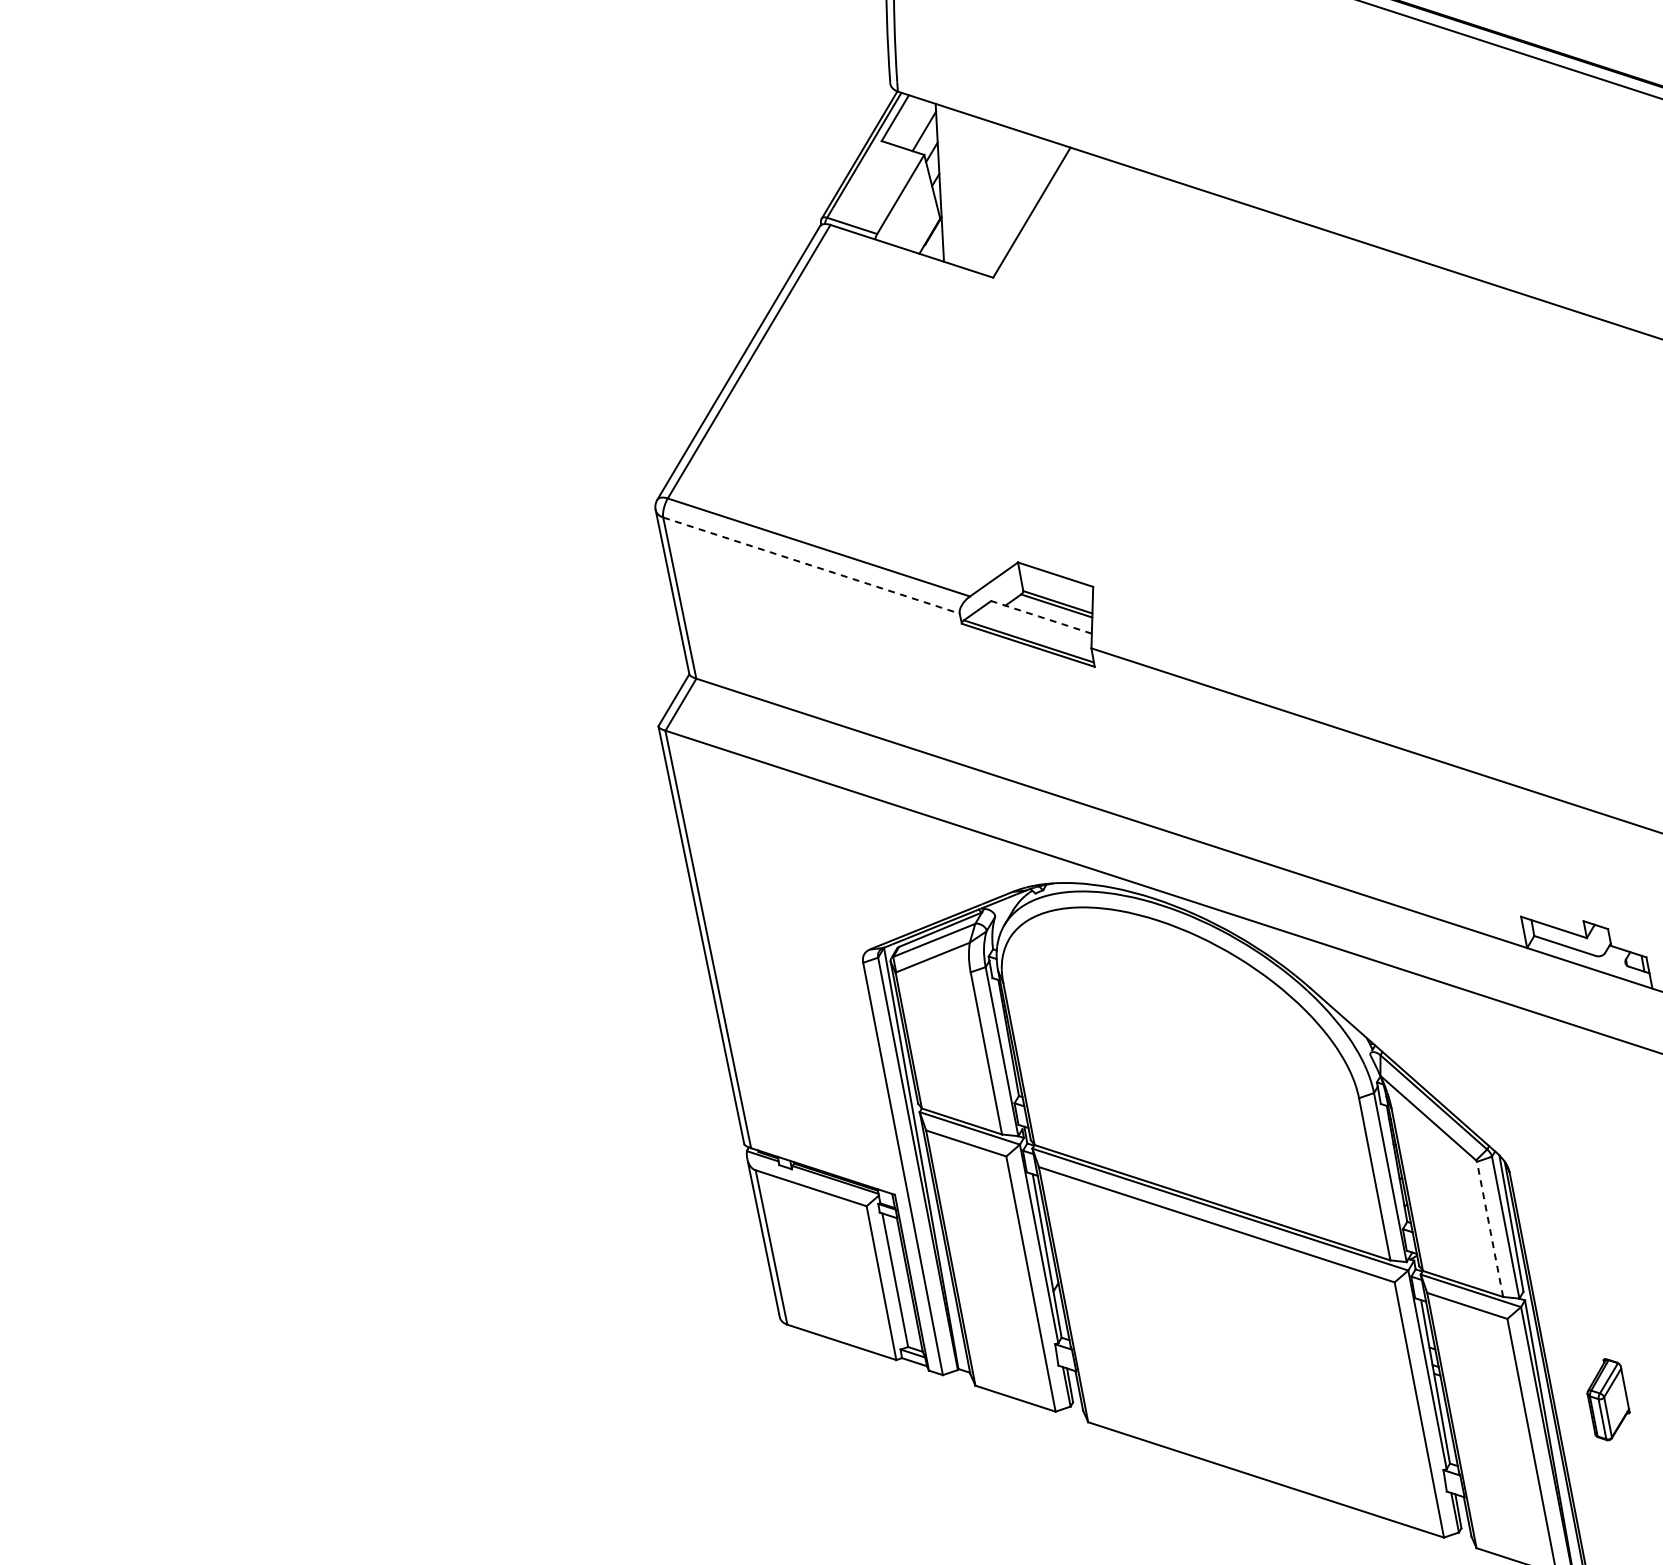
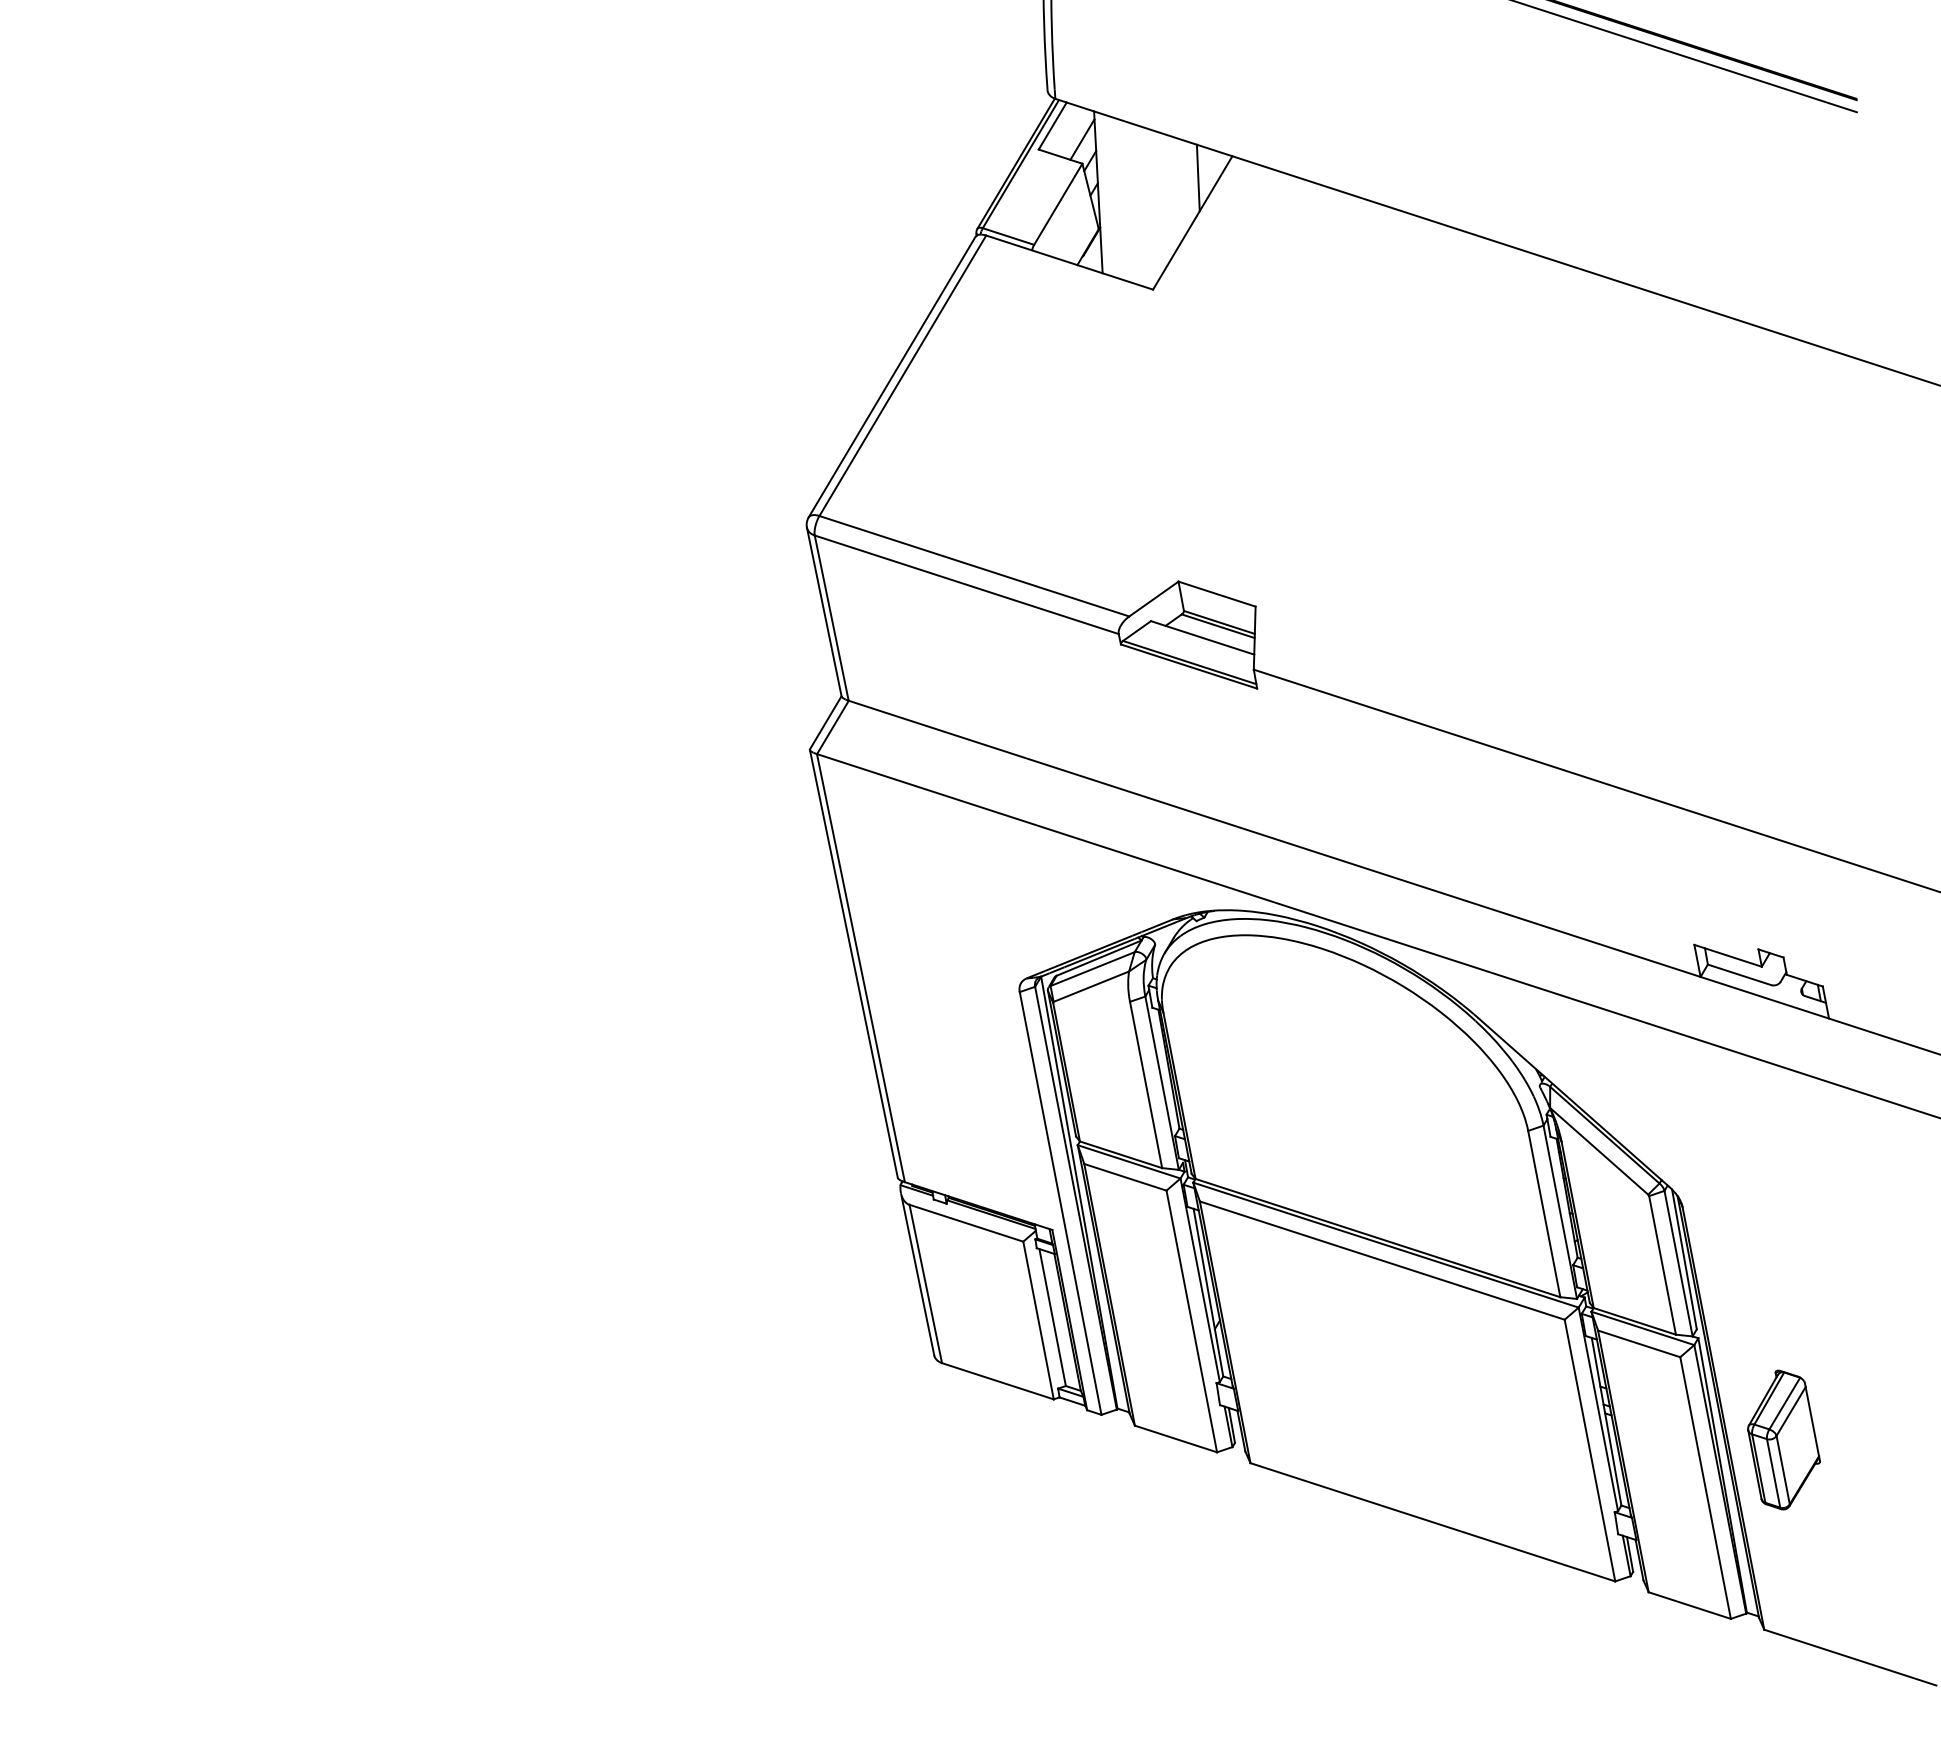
line: (1036, 168) -> (1197, 177), added
line: (811, 565) -> (966, 584), dashed -> solid
line: (1041, 616) -> (1202, 637), dashed -> solid
line: (1490, 1229) -> (1662, 1265), dashed -> solid
part: (1608, 1399) -> (1783, 1439), size x1.67

